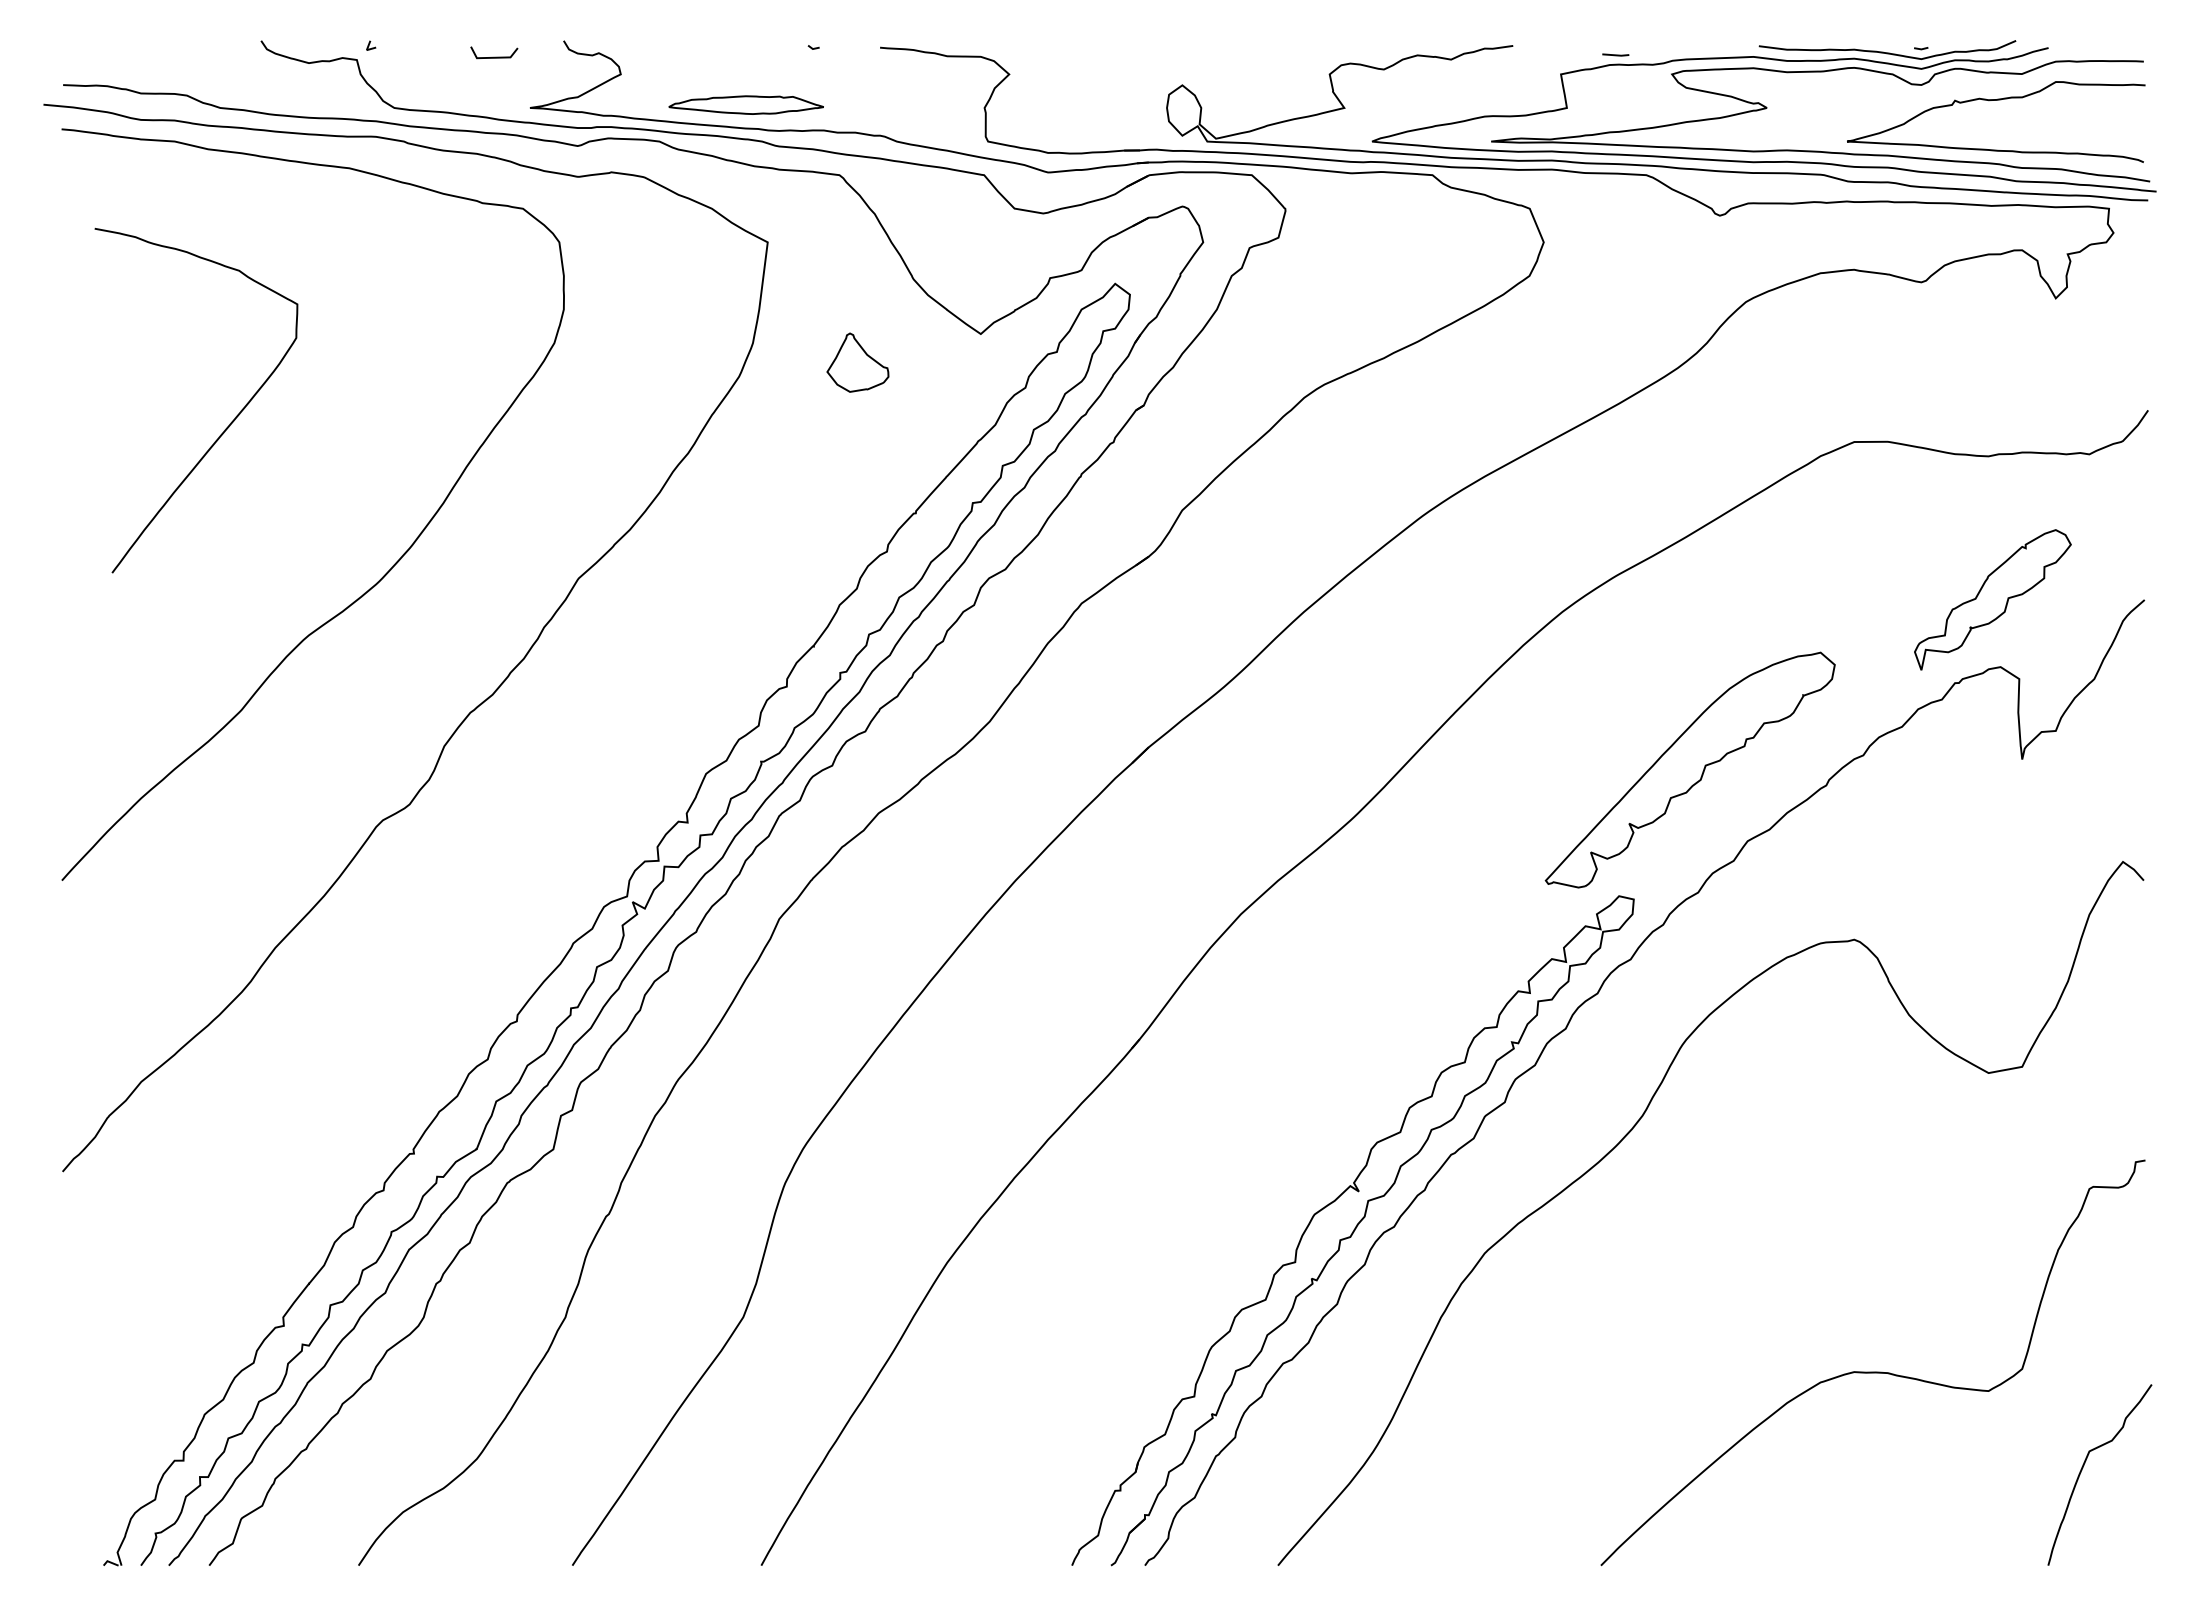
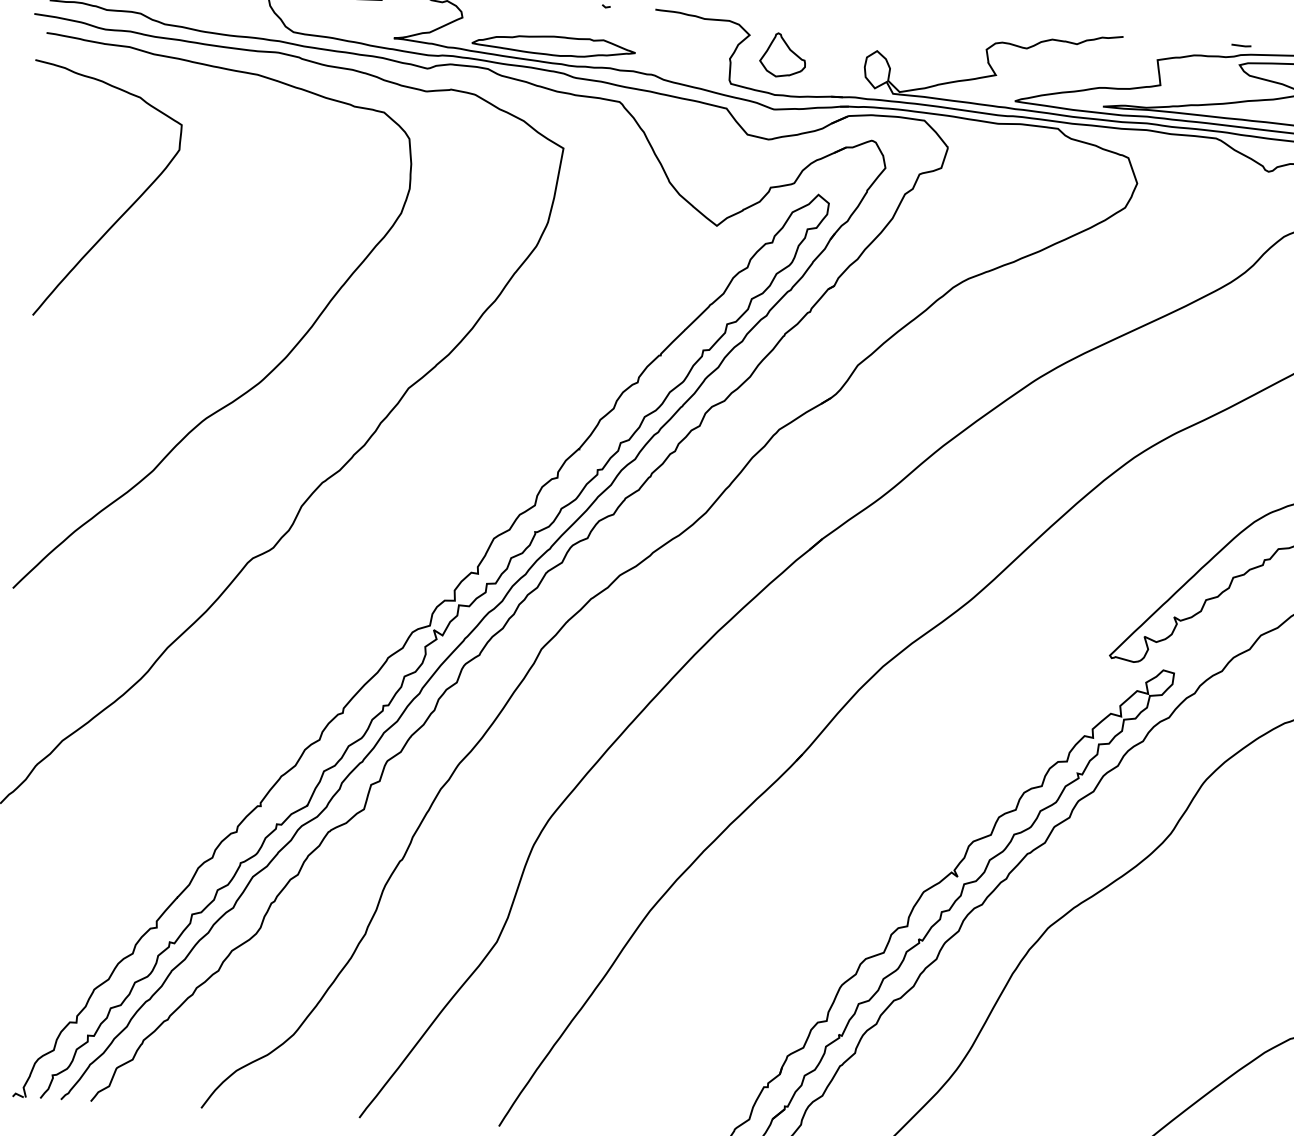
line: (1615, 54) -> (1241, 45), moved
part: (746, 104) -> (554, 45), size x1.43
part: (857, 362) -> (782, 55), moved
curve: (225, 428) -> (123, 213), moved

